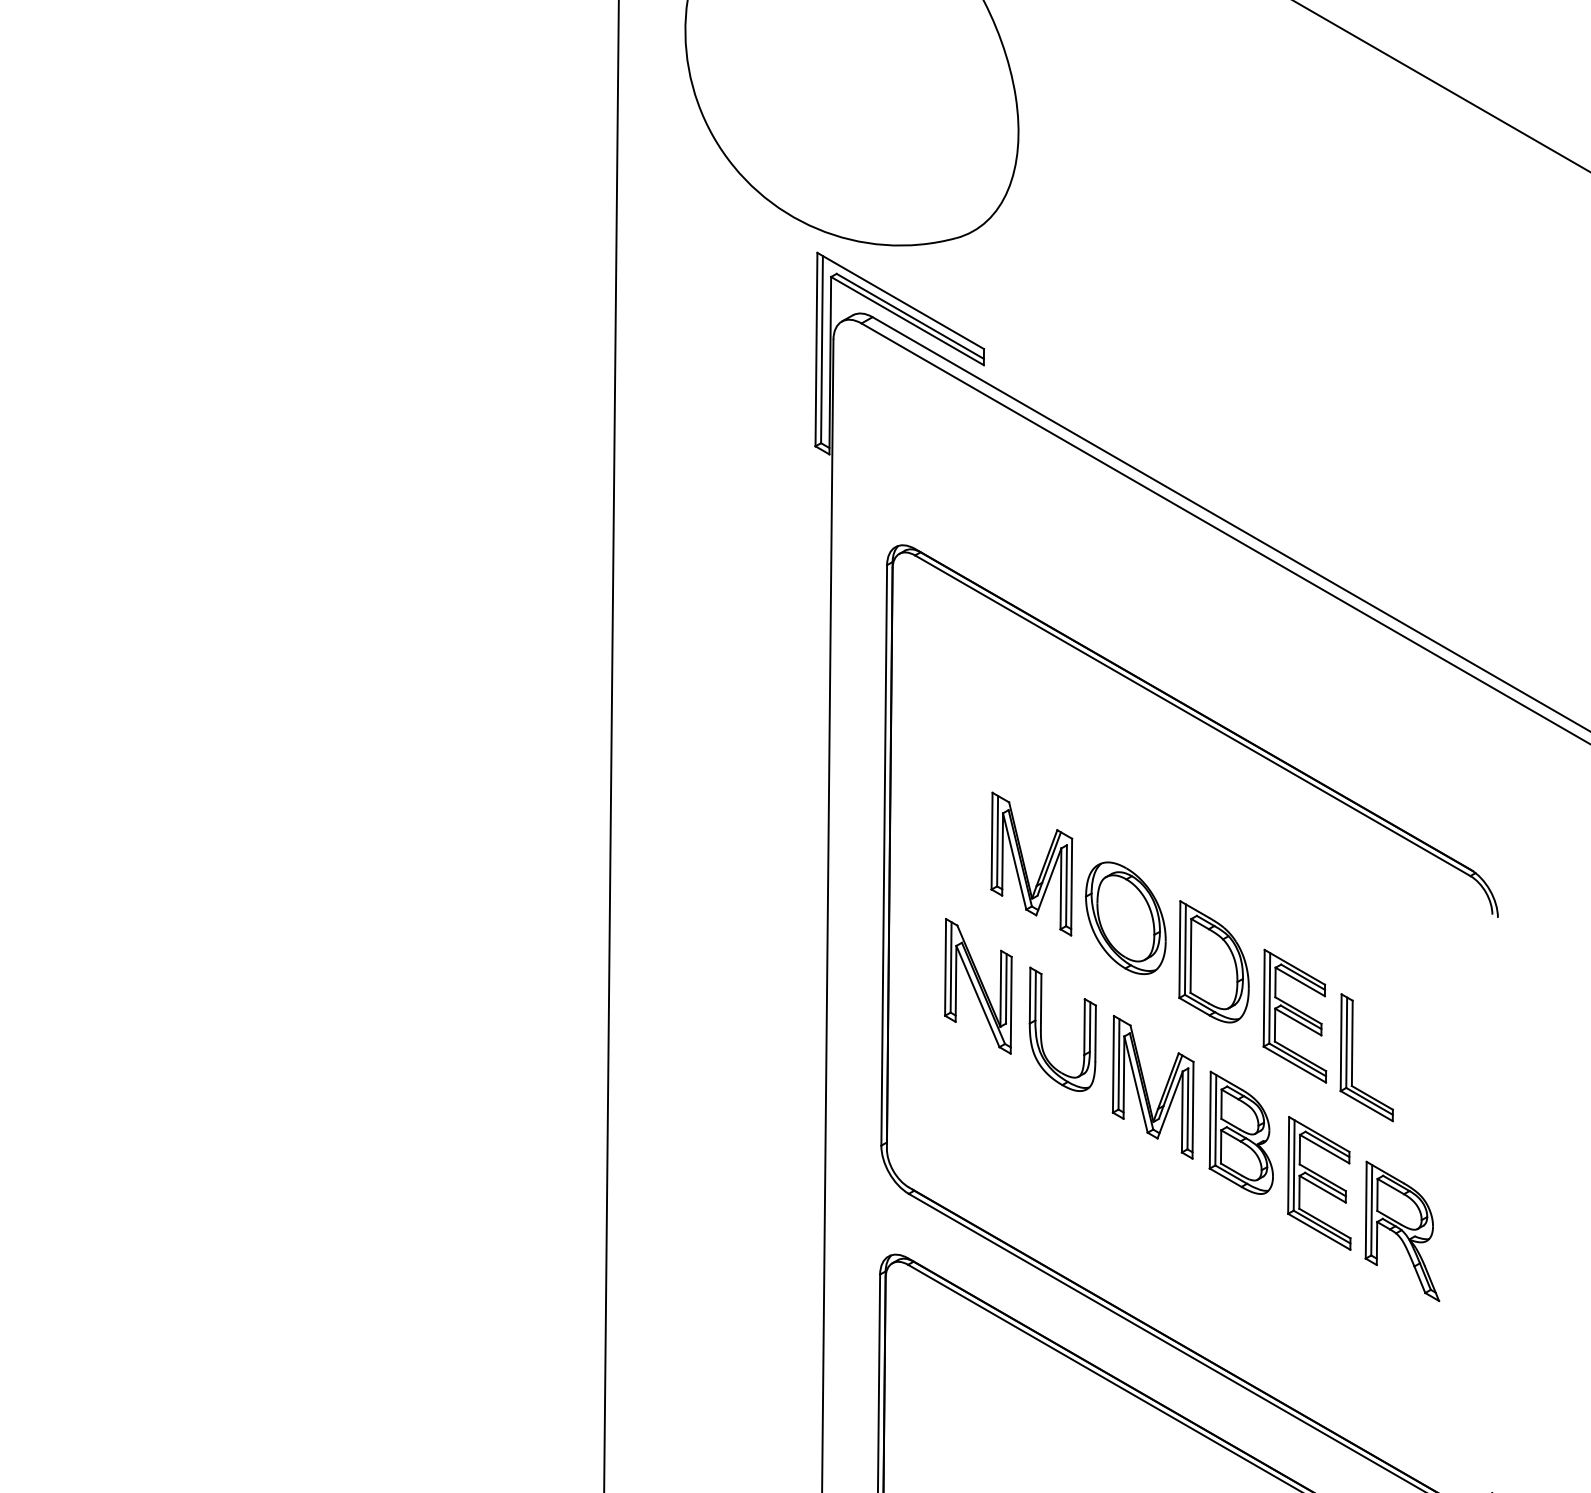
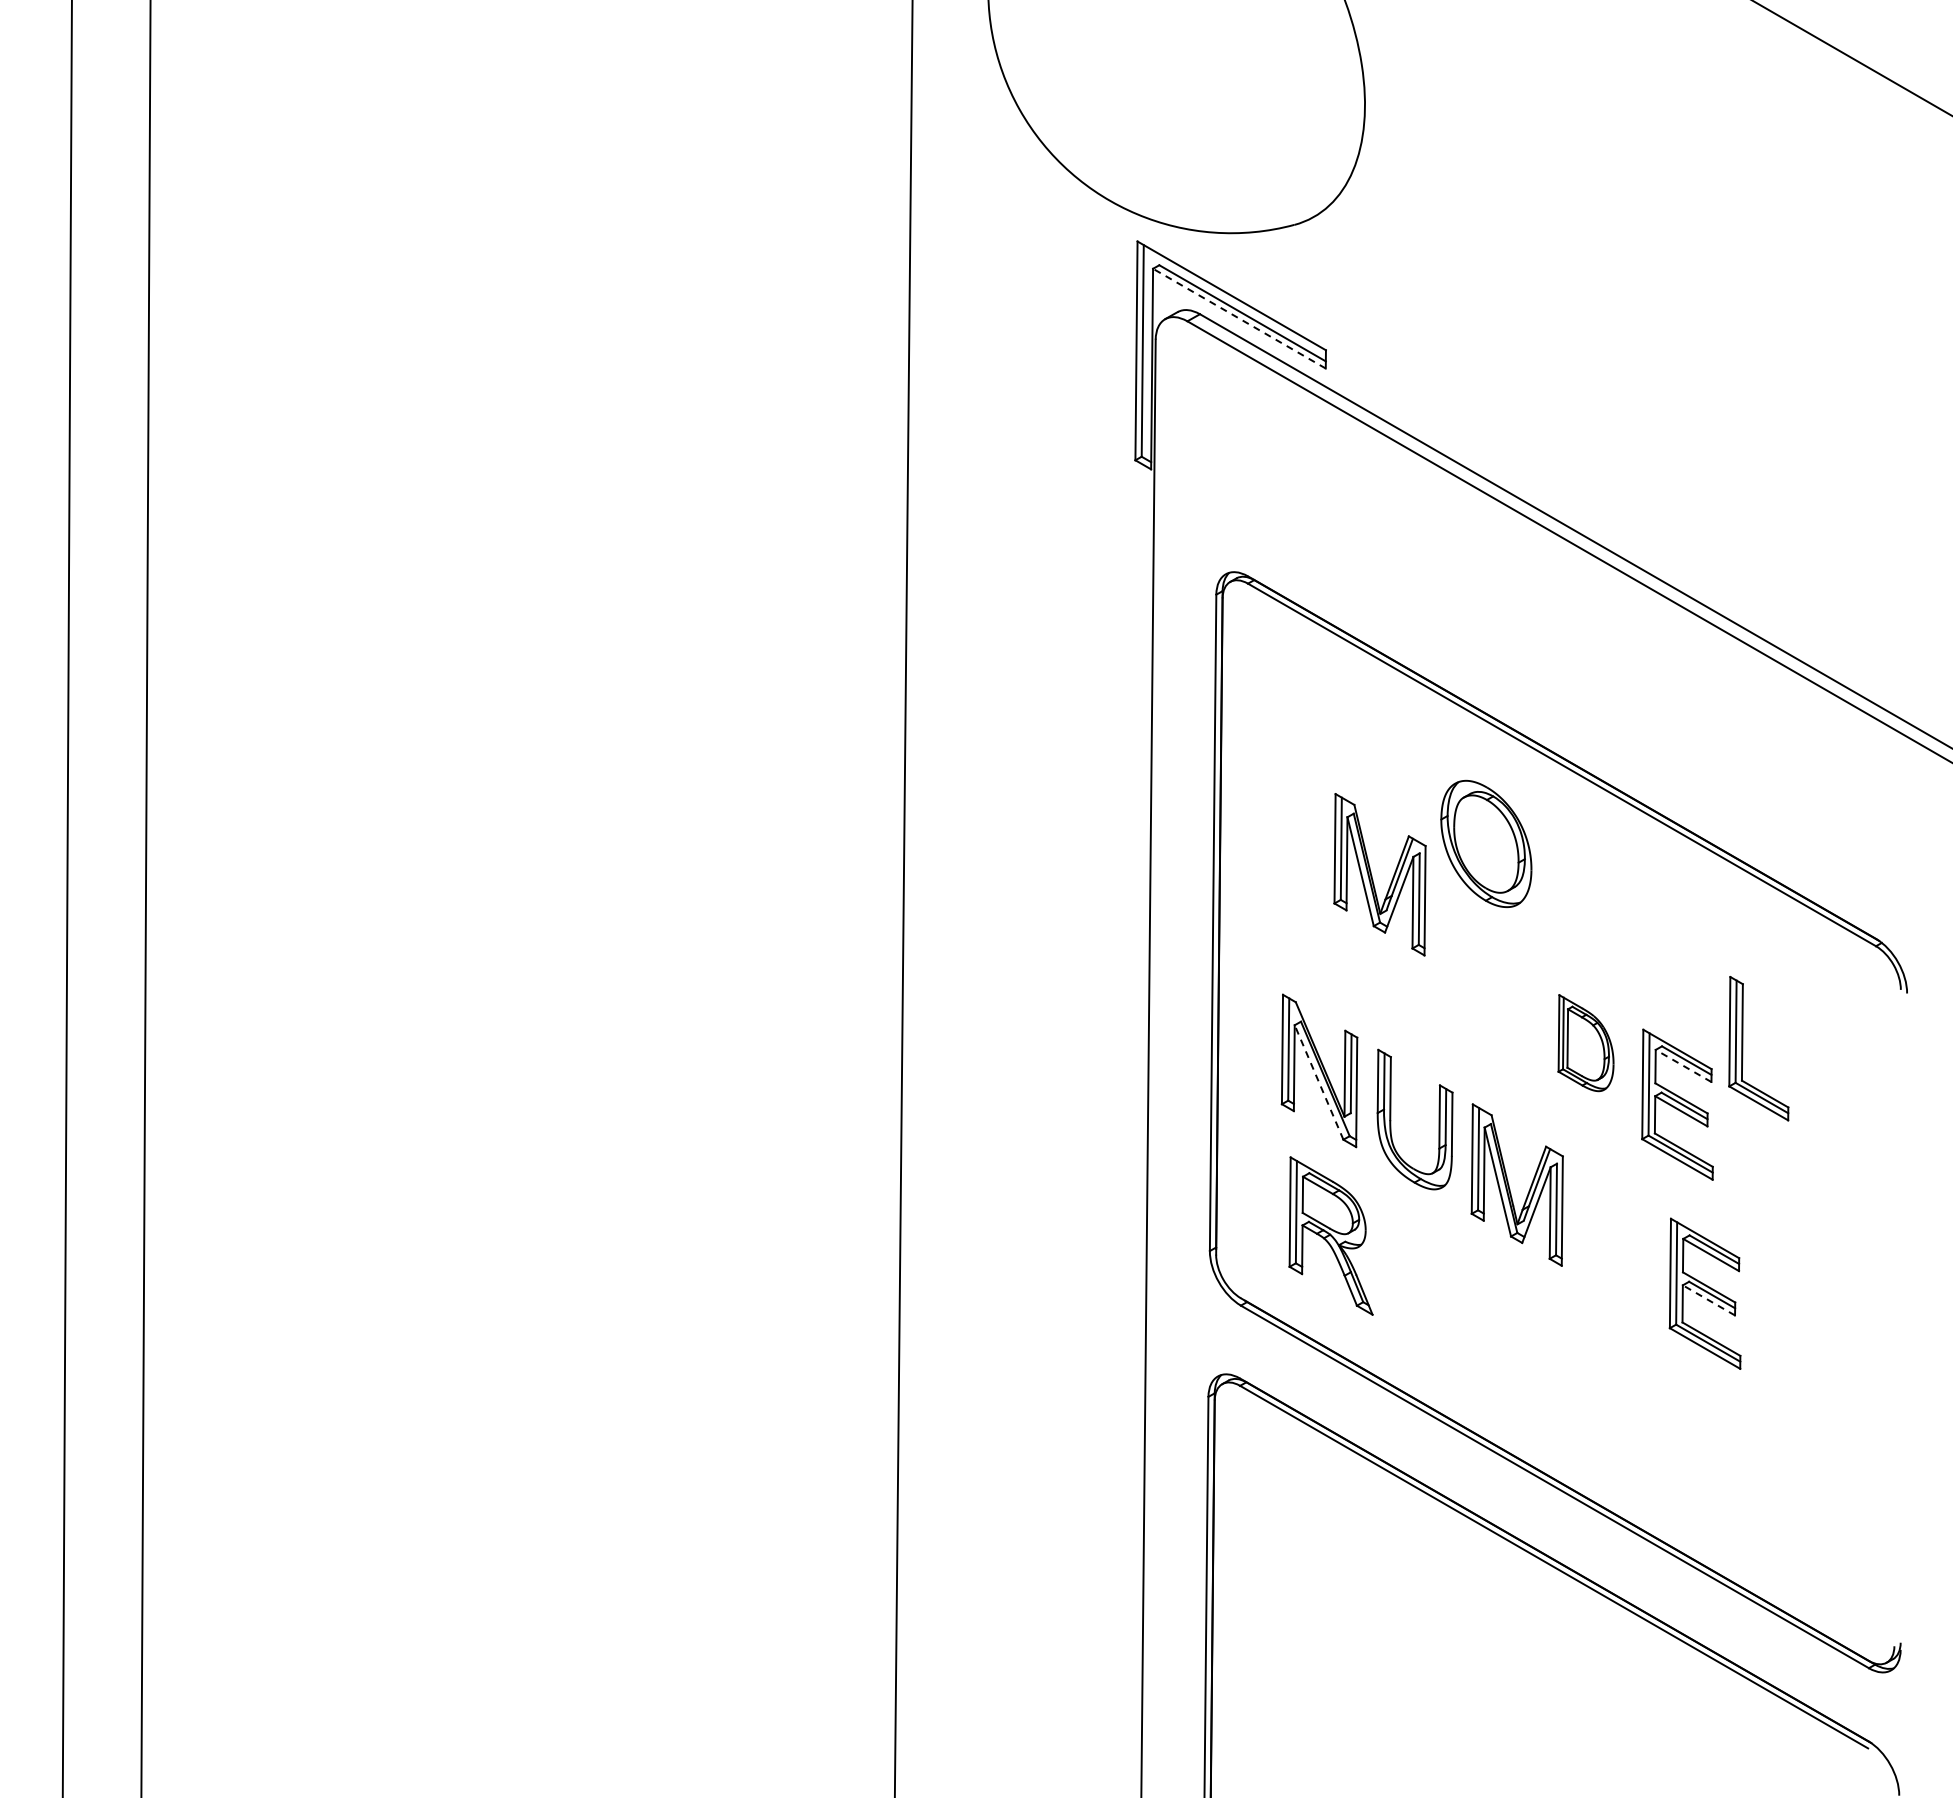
line: (907, 320) -> (1239, 318), solid -> dashed
part: (1025, 864) -> (1372, 875), moved
part: (1125, 917) -> (1486, 843), moved
part: (1213, 961) -> (1585, 1042), size x0.7
line: (1300, 981) -> (1683, 1065), solid -> dashed
line: (977, 996) -> (1318, 1082), solid -> dashed
part: (1353, 1057) -> (1743, 1048), moved
part: (1240, 1132) -> (1616, 1236), removed
line: (1322, 1189) -> (1708, 1300), solid -> dashed
part: (1401, 1230) -> (1330, 1235), moved

